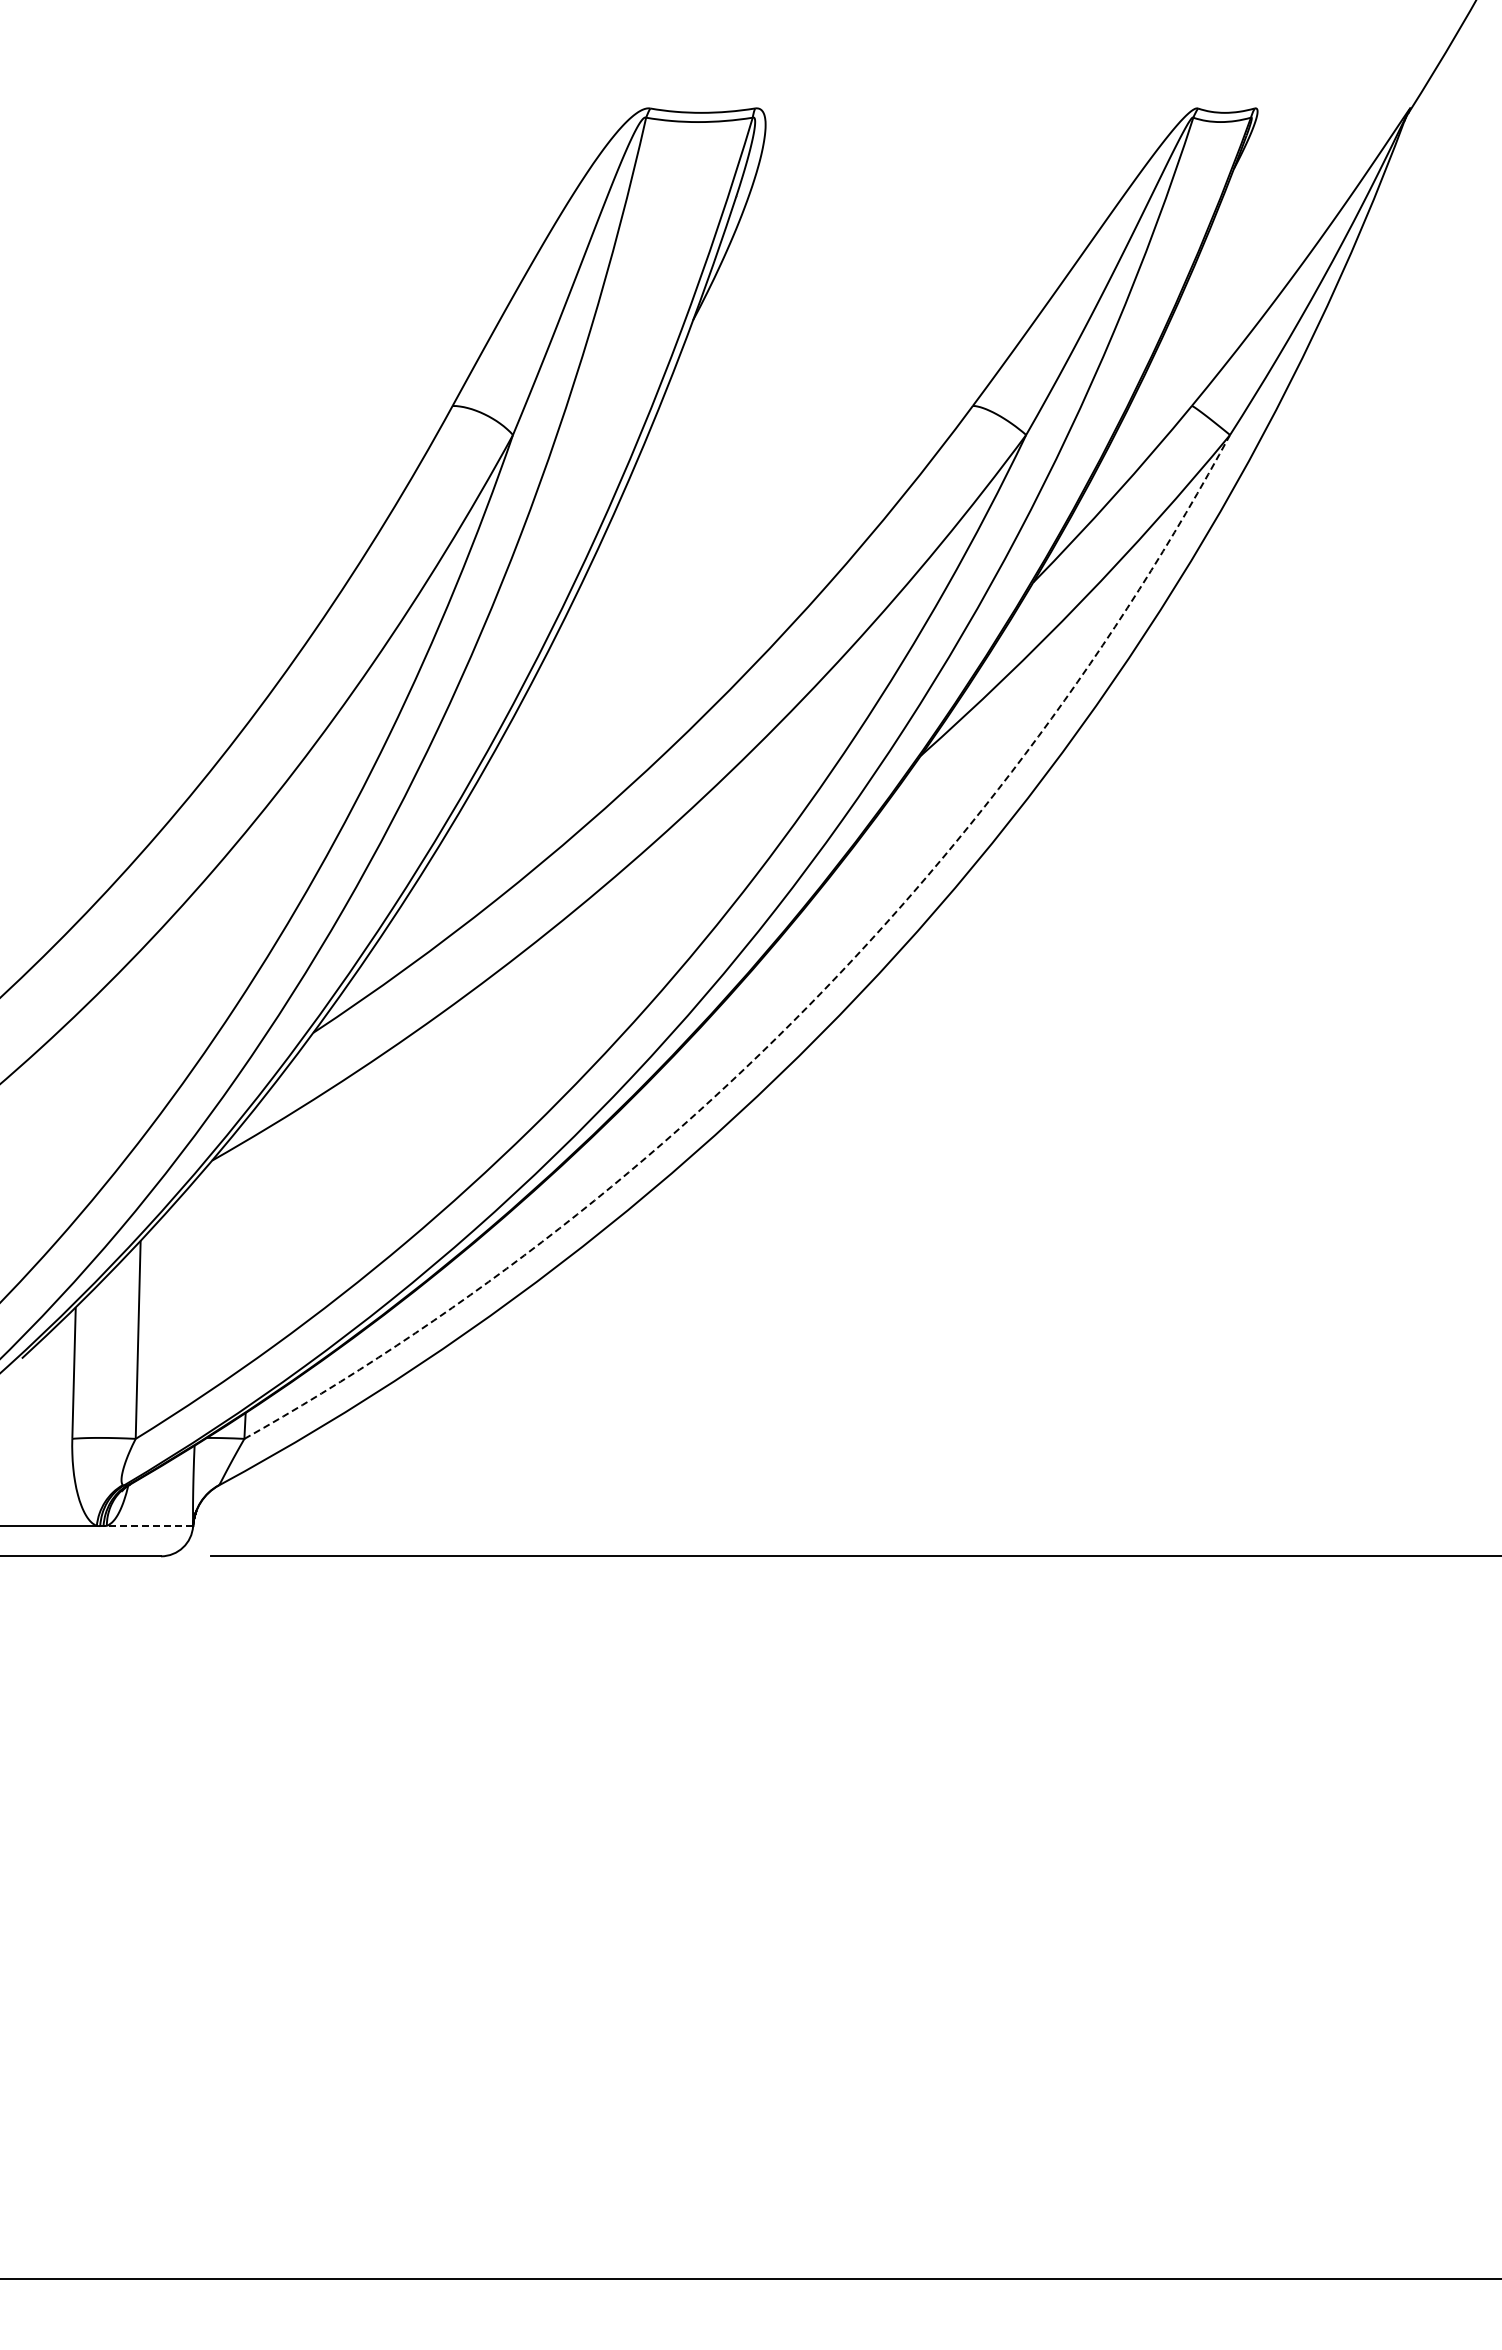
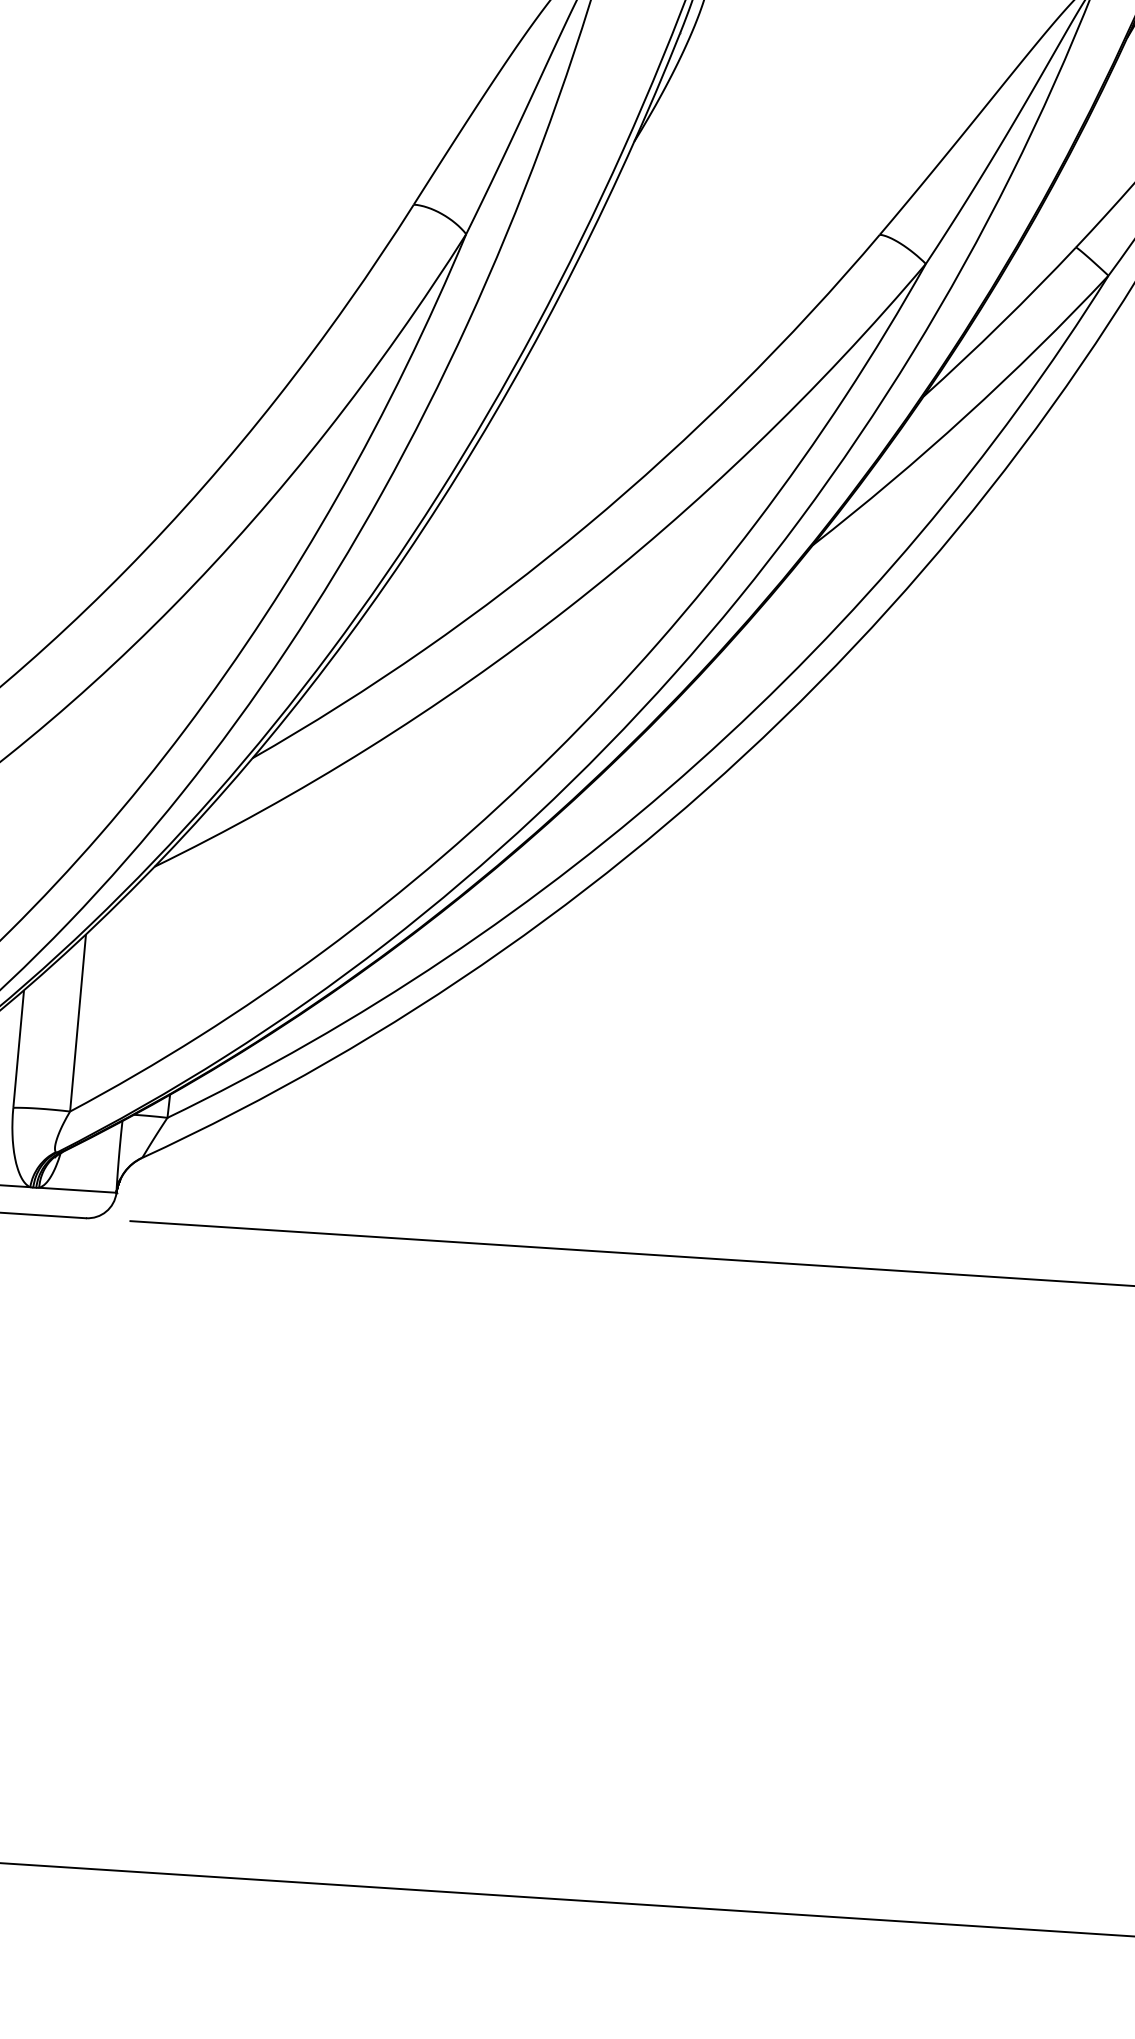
arc: (808, 1006) -> (697, 763), dashed -> solid
line: (149, 1525) -> (77, 1189), dashed -> solid

